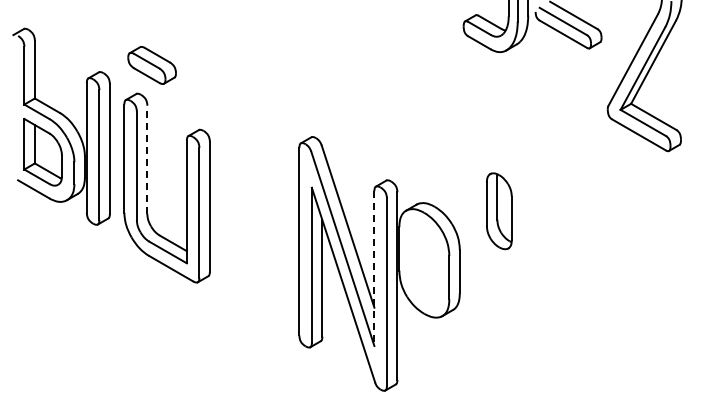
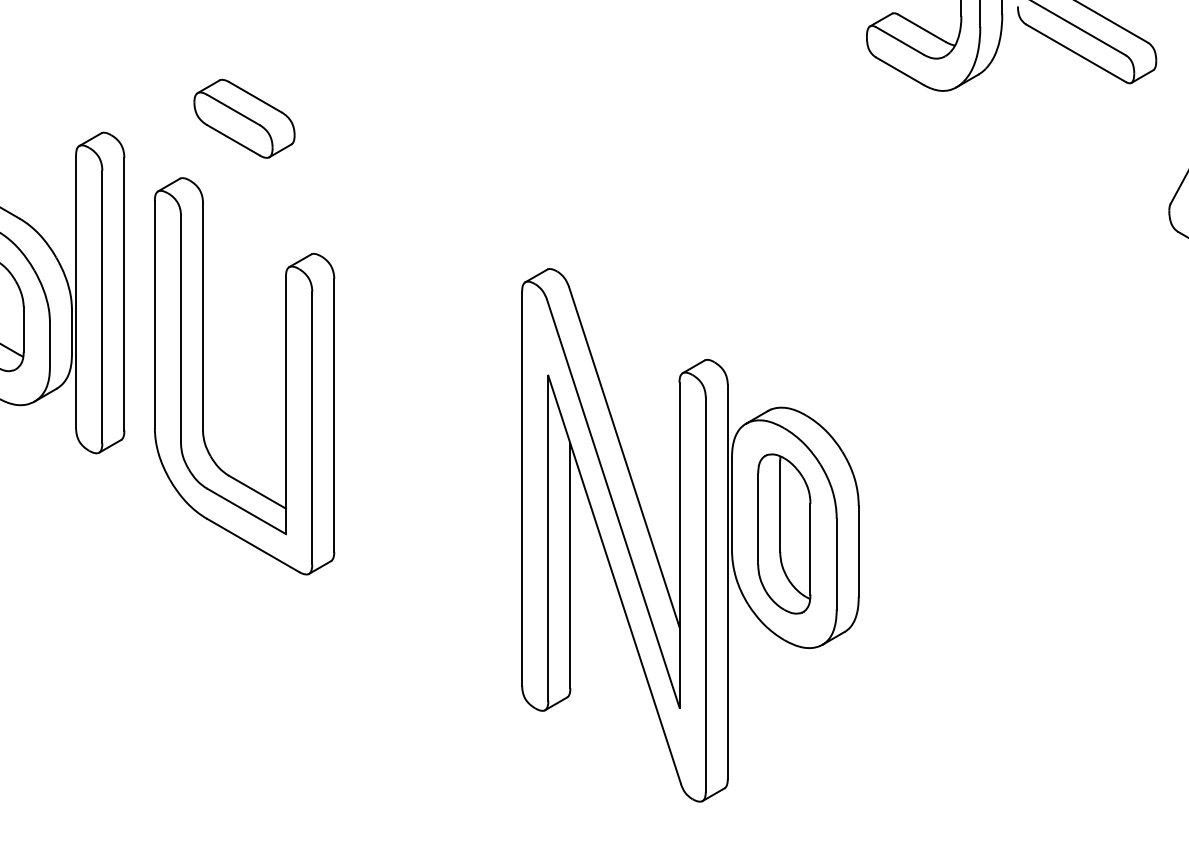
part: (151, 65) -> (243, 118), moved
line: (147, 159) -> (203, 316), dashed -> solid
part: (499, 211) -> (784, 534), moved
line: (374, 269) -> (679, 547), dashed -> solid

